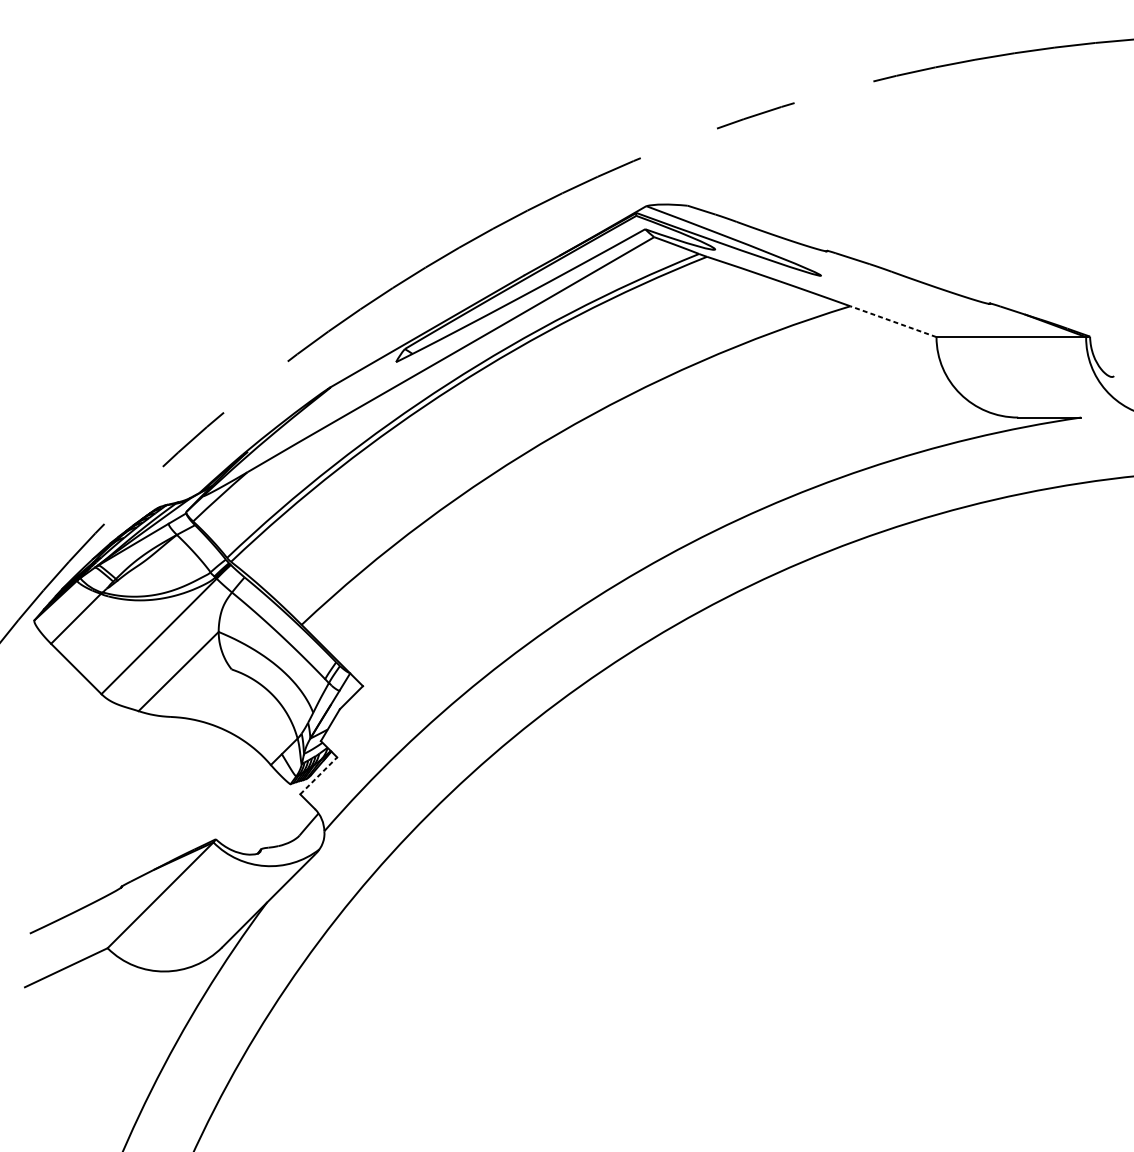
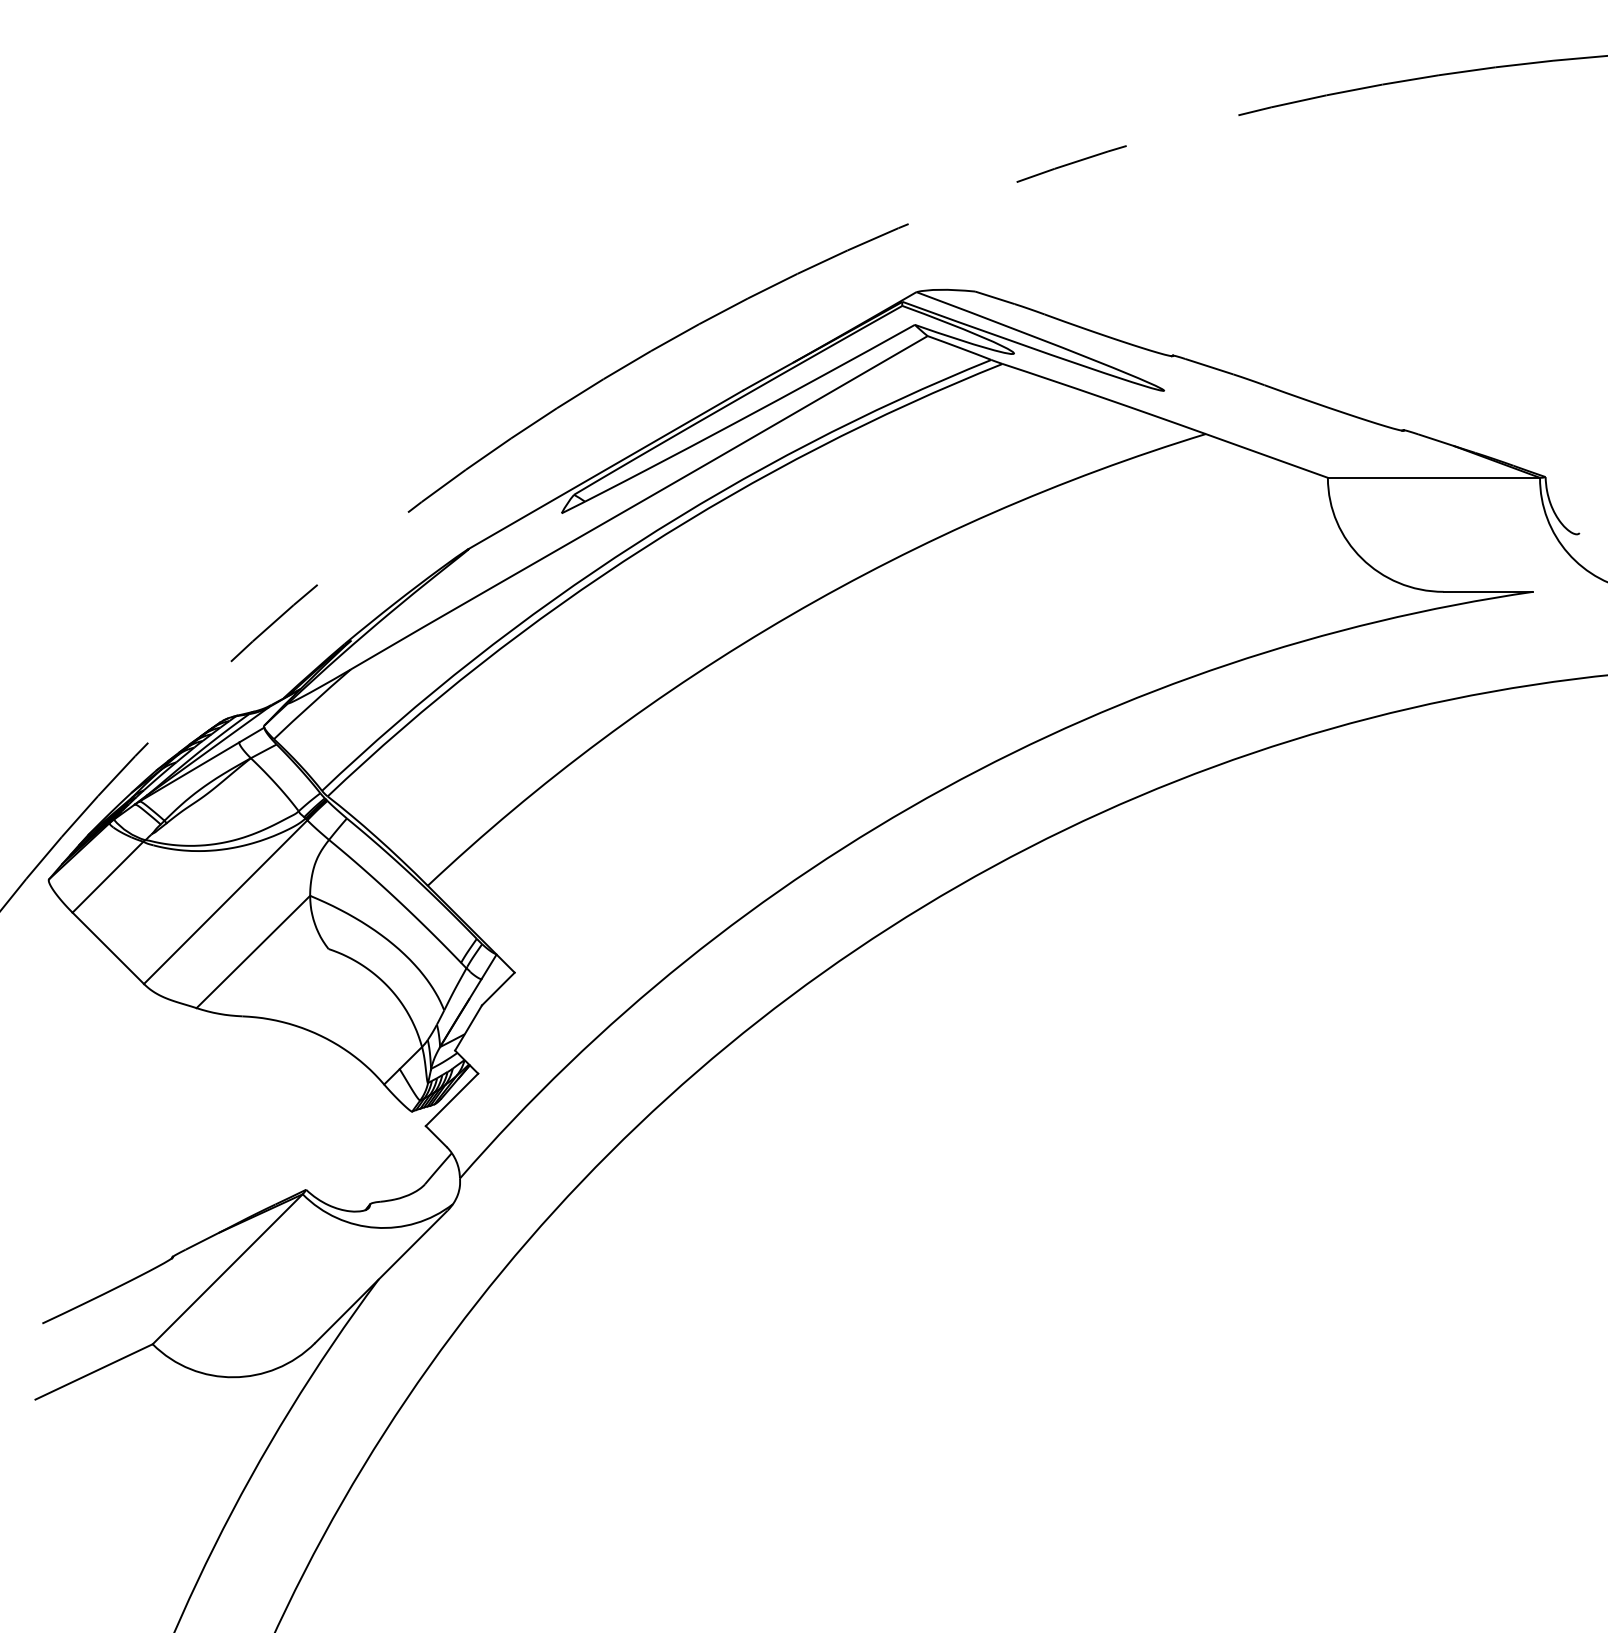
line: (893, 321) -> (1266, 455), dashed -> solid
line: (319, 775) -> (452, 1099), dashed -> solid

